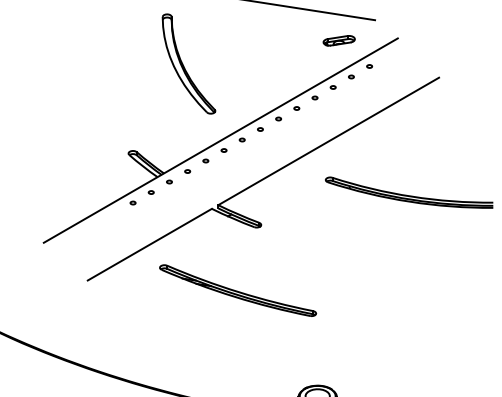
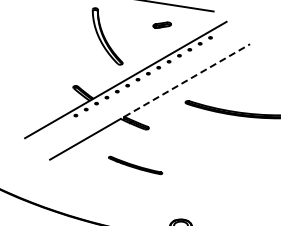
part: (337, 39) -> (161, 24), moved
line: (329, 141) -> (187, 80), solid -> dashed
part: (237, 290) -> (135, 165), size x0.6

